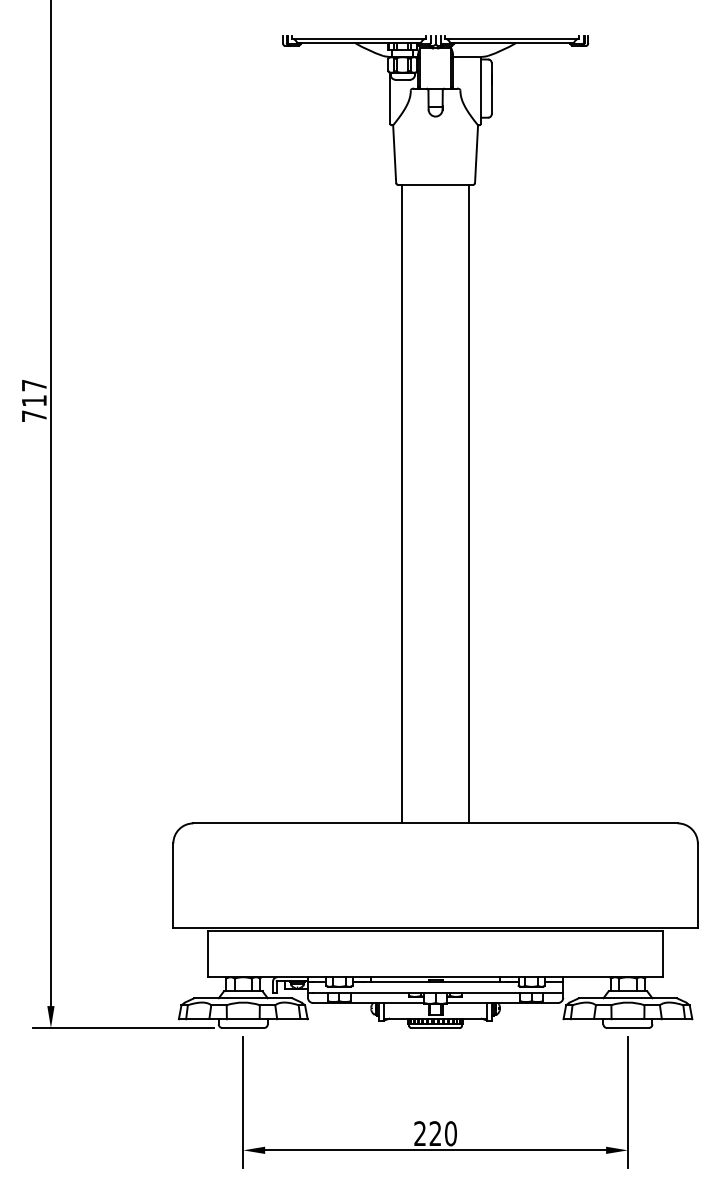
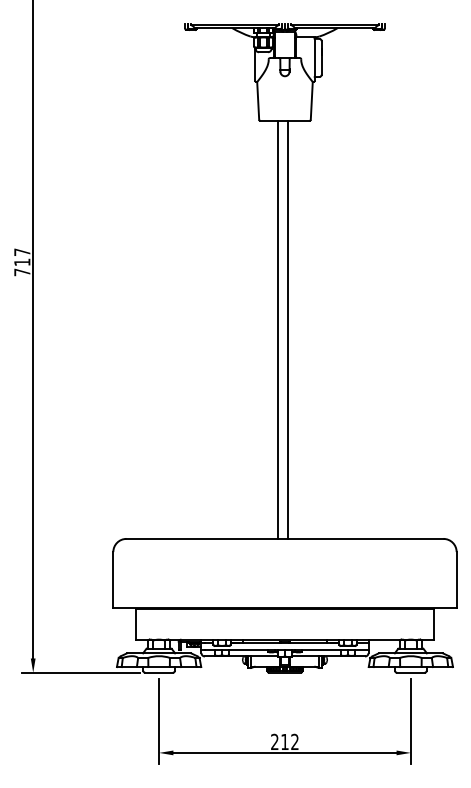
line: (402, 503) -> (278, 329), moved
line: (468, 503) -> (287, 329), moved
text: (442, 1132) -> (289, 741), 220 -> 212

